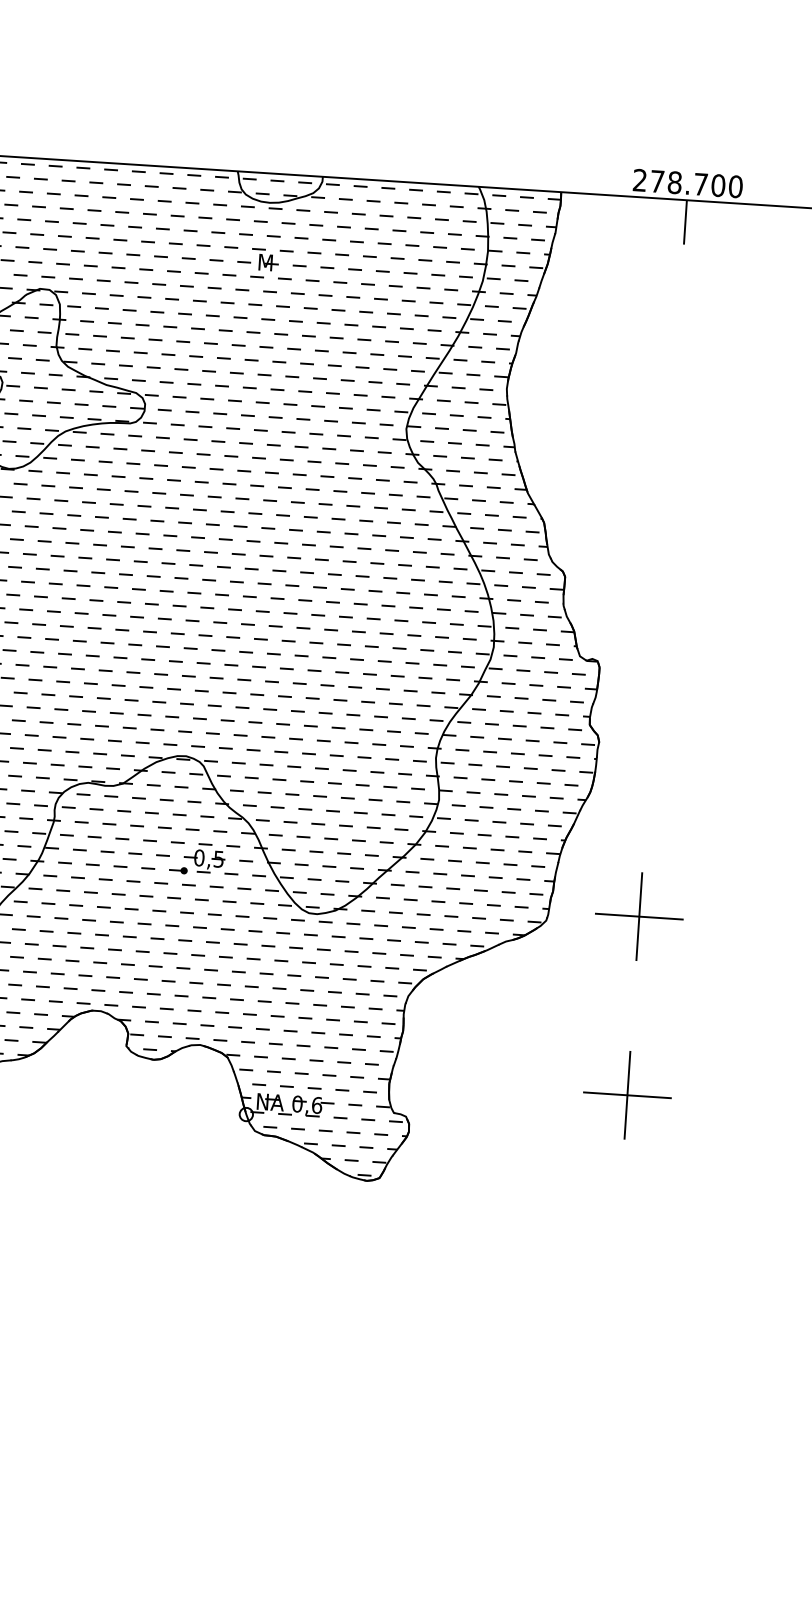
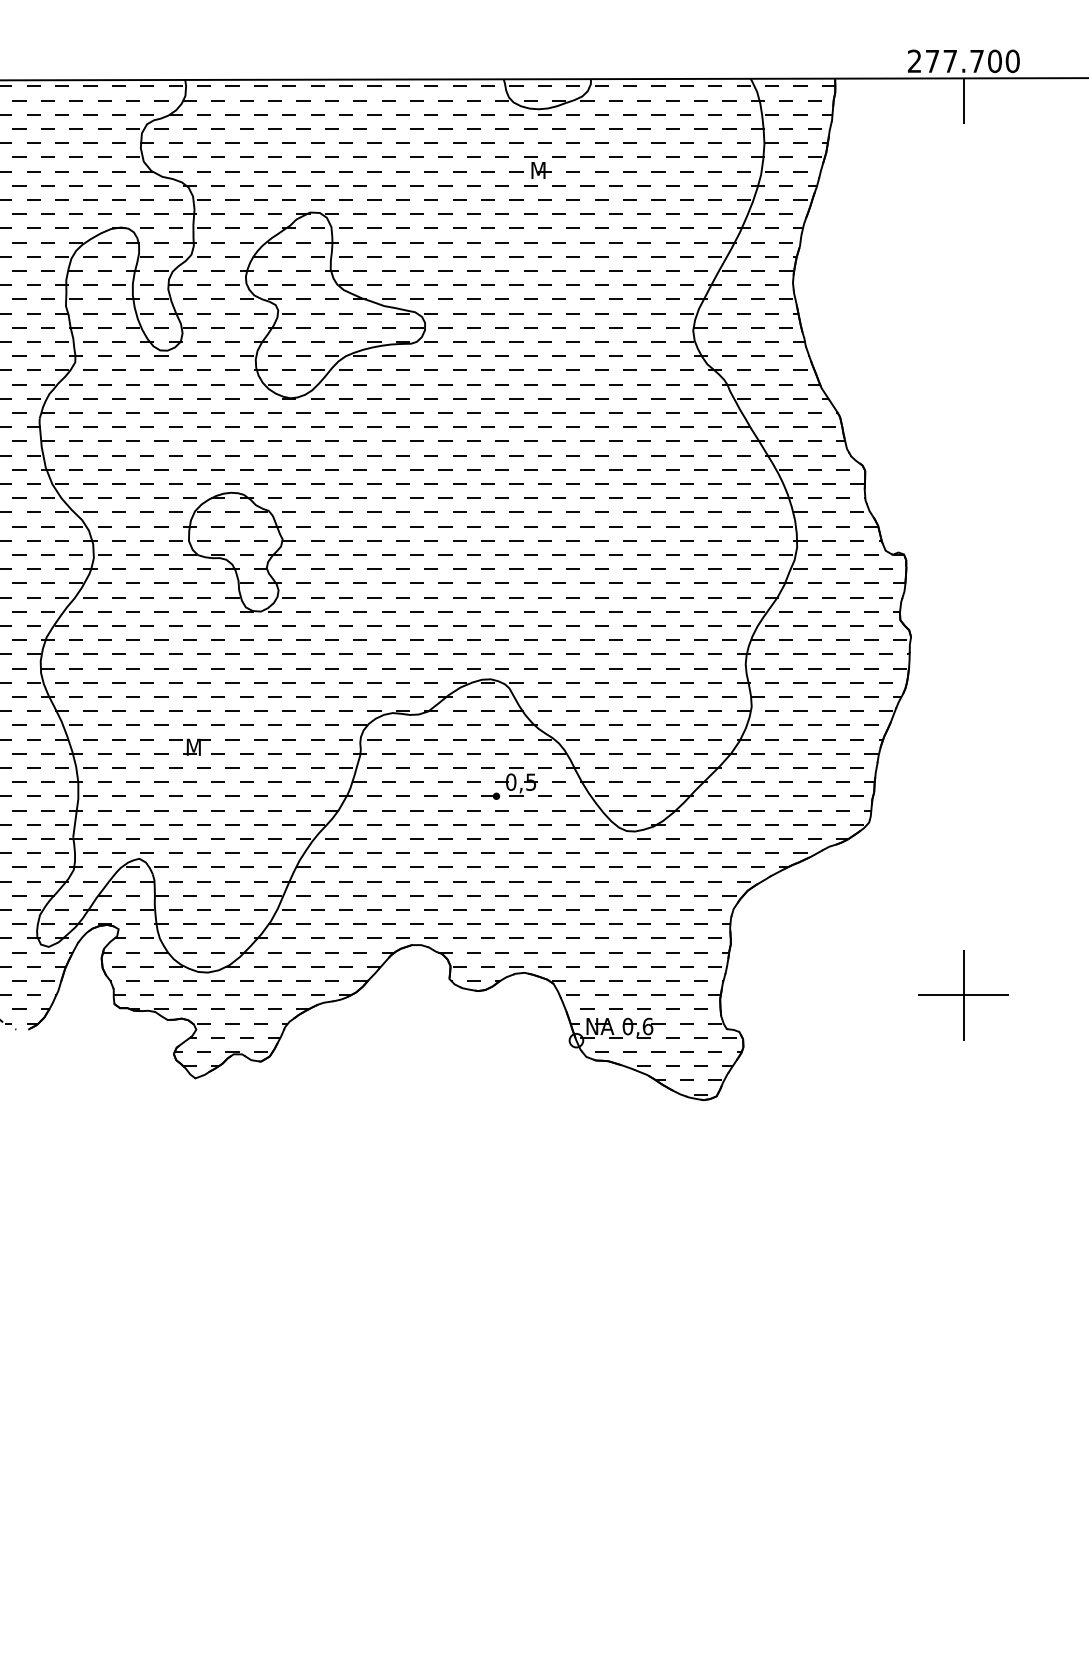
text: (675, 182) -> (950, 61), 278.700 -> 277.700
part: (639, 916) -> (963, 812), removed

